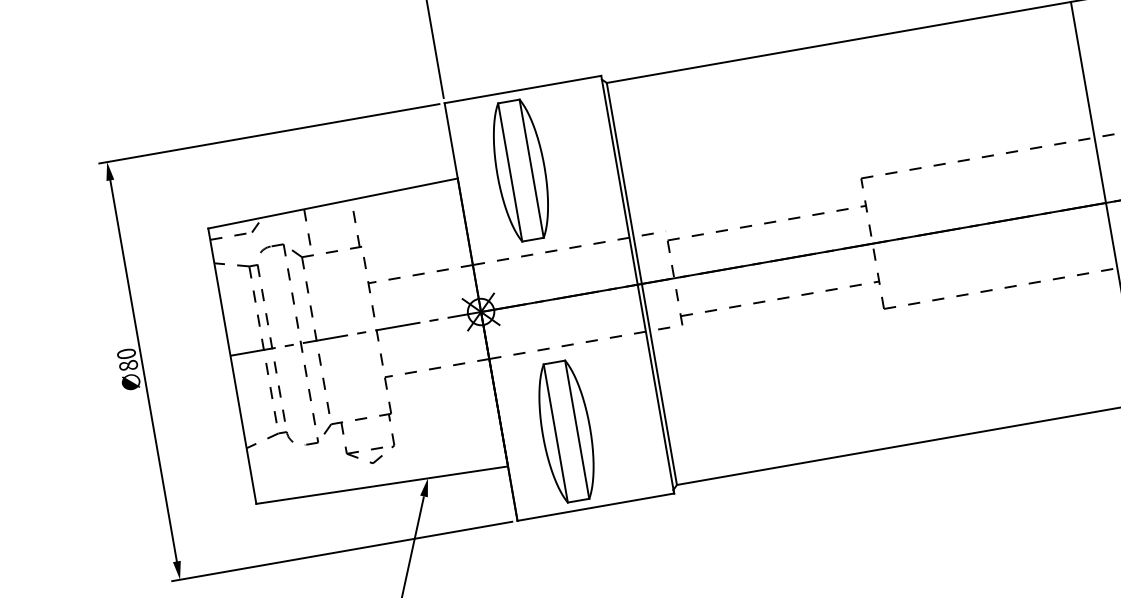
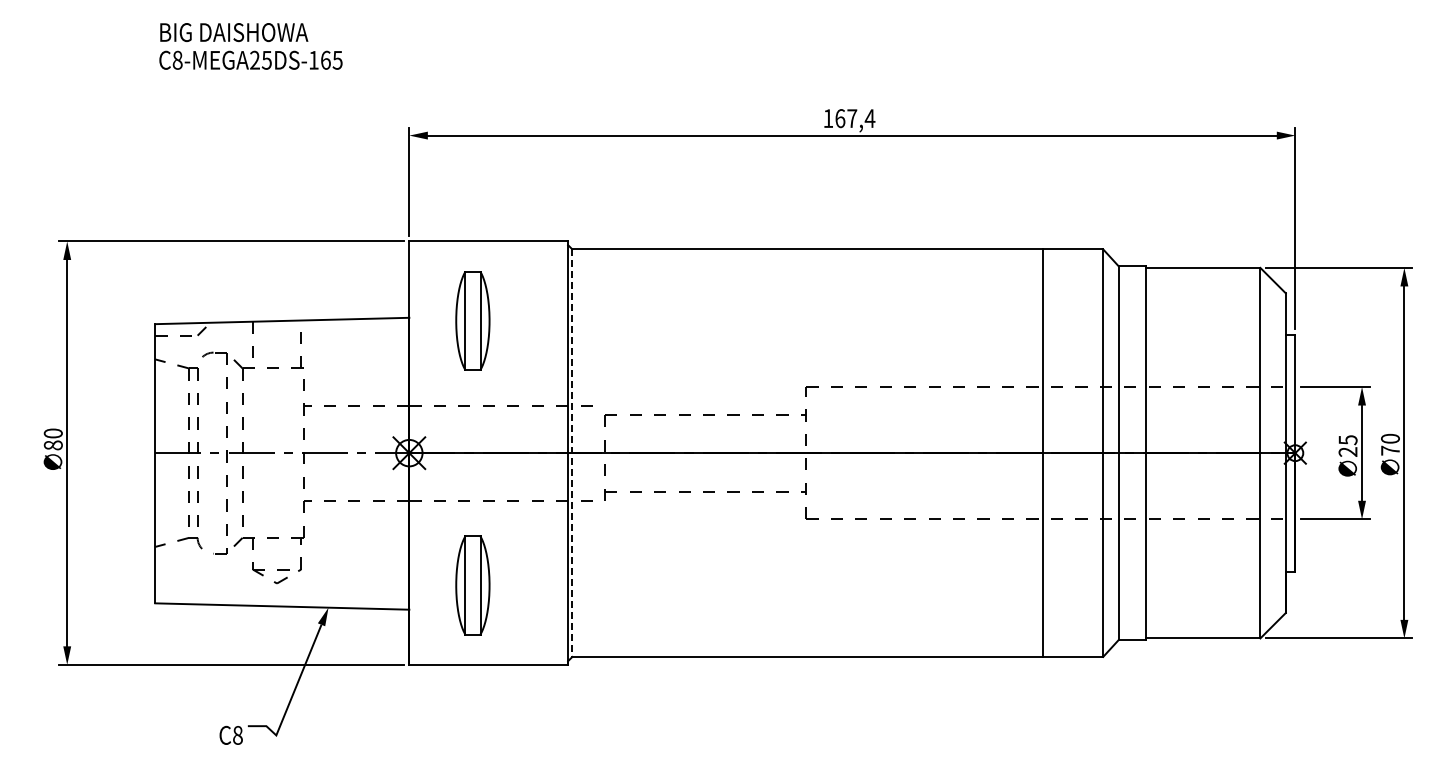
part: (520, 170) -> (472, 320), size x0.7
line: (642, 284) -> (572, 453), solid -> dashed
part: (566, 431) -> (472, 585), size x0.7

